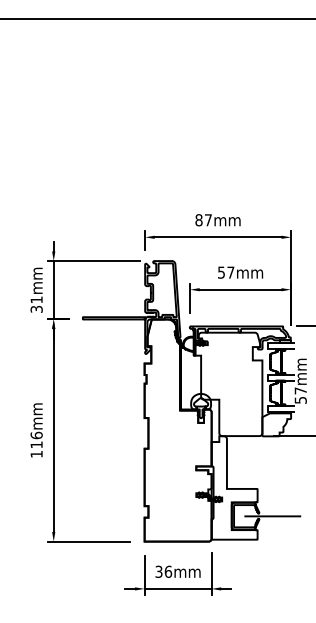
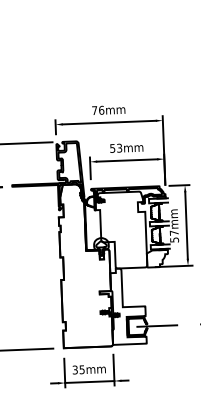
text: (203, 220) -> (98, 110), 87mm -> 76mm
text: (230, 272) -> (119, 148), 57mm -> 53mm
text: (168, 571) -> (82, 369), 36mm -> 35mm

